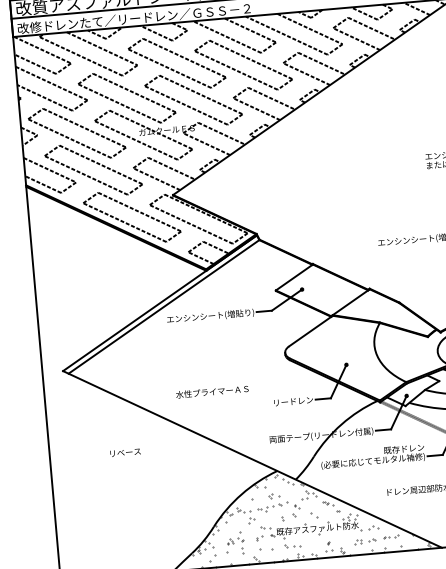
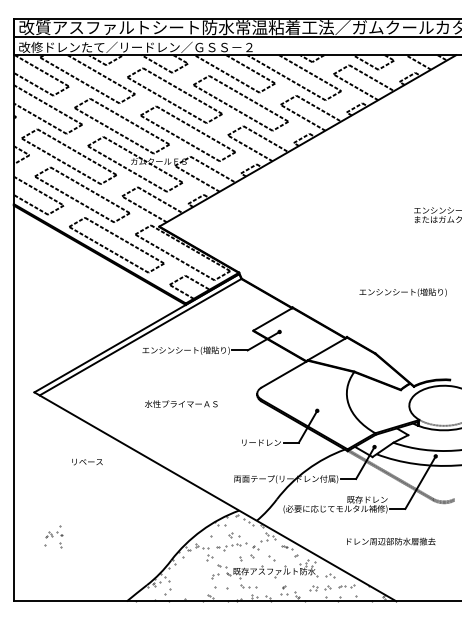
text: (212, 391) -> (181, 403), moved
text: (125, 452) -> (87, 461), moved
part: (234, 542) -> (53, 536), moved

